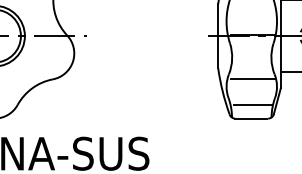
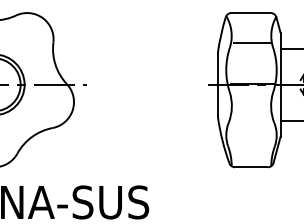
line: (252, 79) -> (252, 128), removed
line: (252, 104) -> (252, 153), removed

